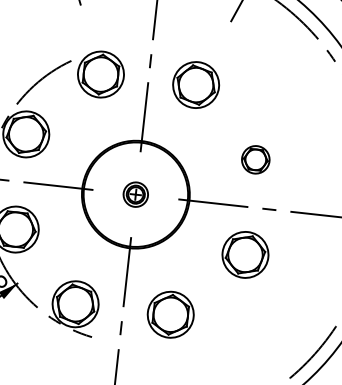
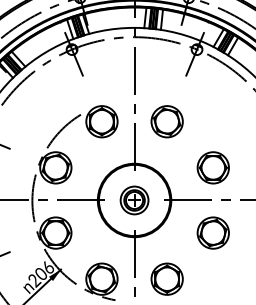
part: (254, 159) -> (212, 167), size x1.67
part: (135, 194) -> (134, 200), size x1.67

